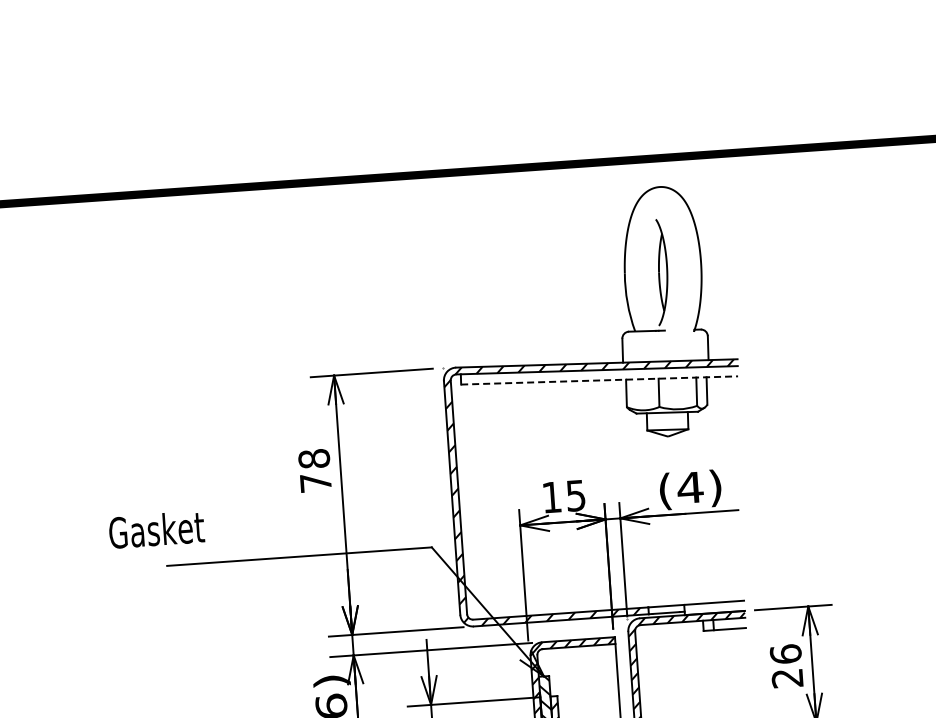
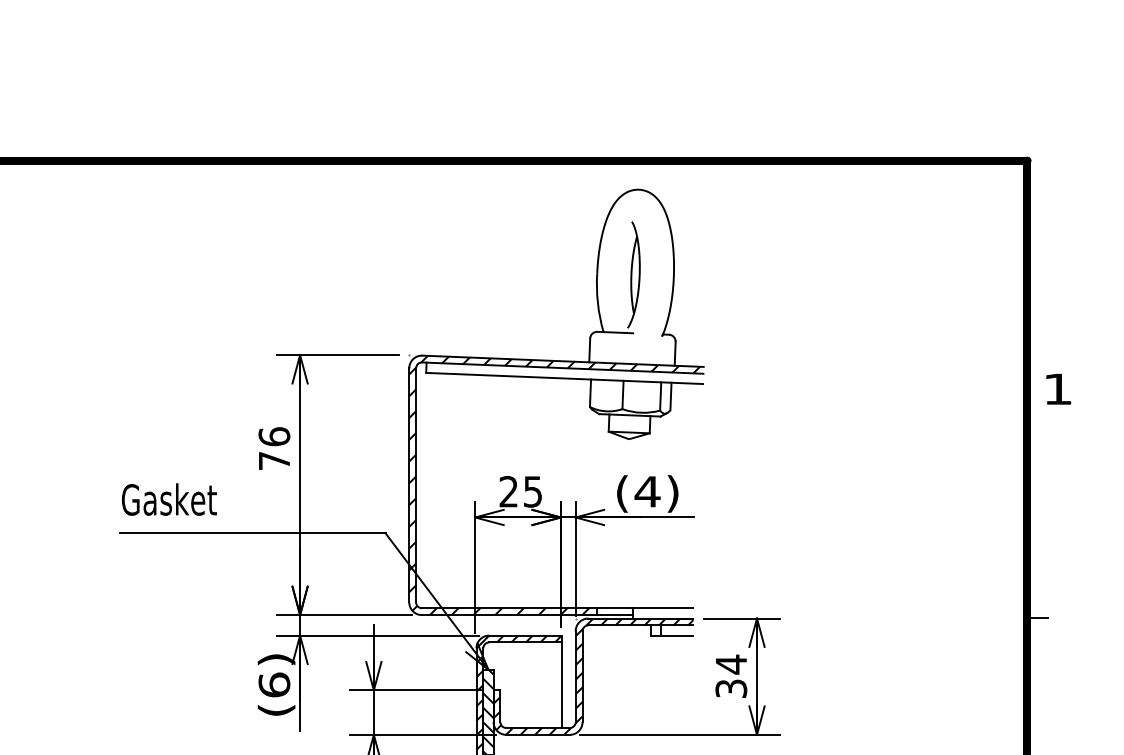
line: (599, 380) -> (564, 378), dashed -> solid
text: (314, 458) -> (274, 436), 78 -> 76
text: (551, 497) -> (508, 491), 15 -> 25
text: (155, 529) -> (168, 499), moved
text: (786, 665) -> (731, 675), 26 -> 34

